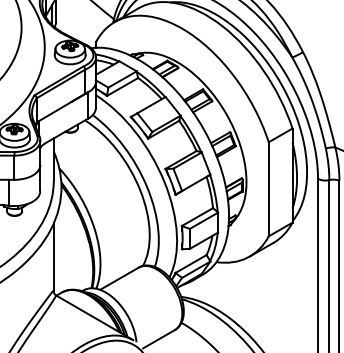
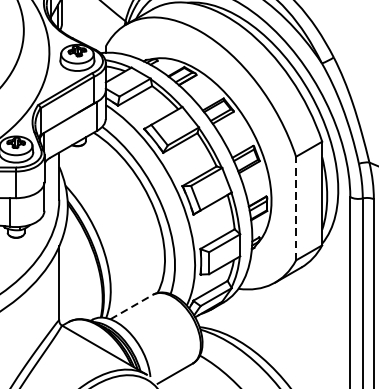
line: (268, 188) -> (295, 207), solid -> dashed
line: (119, 278) -> (131, 306), solid -> dashed

